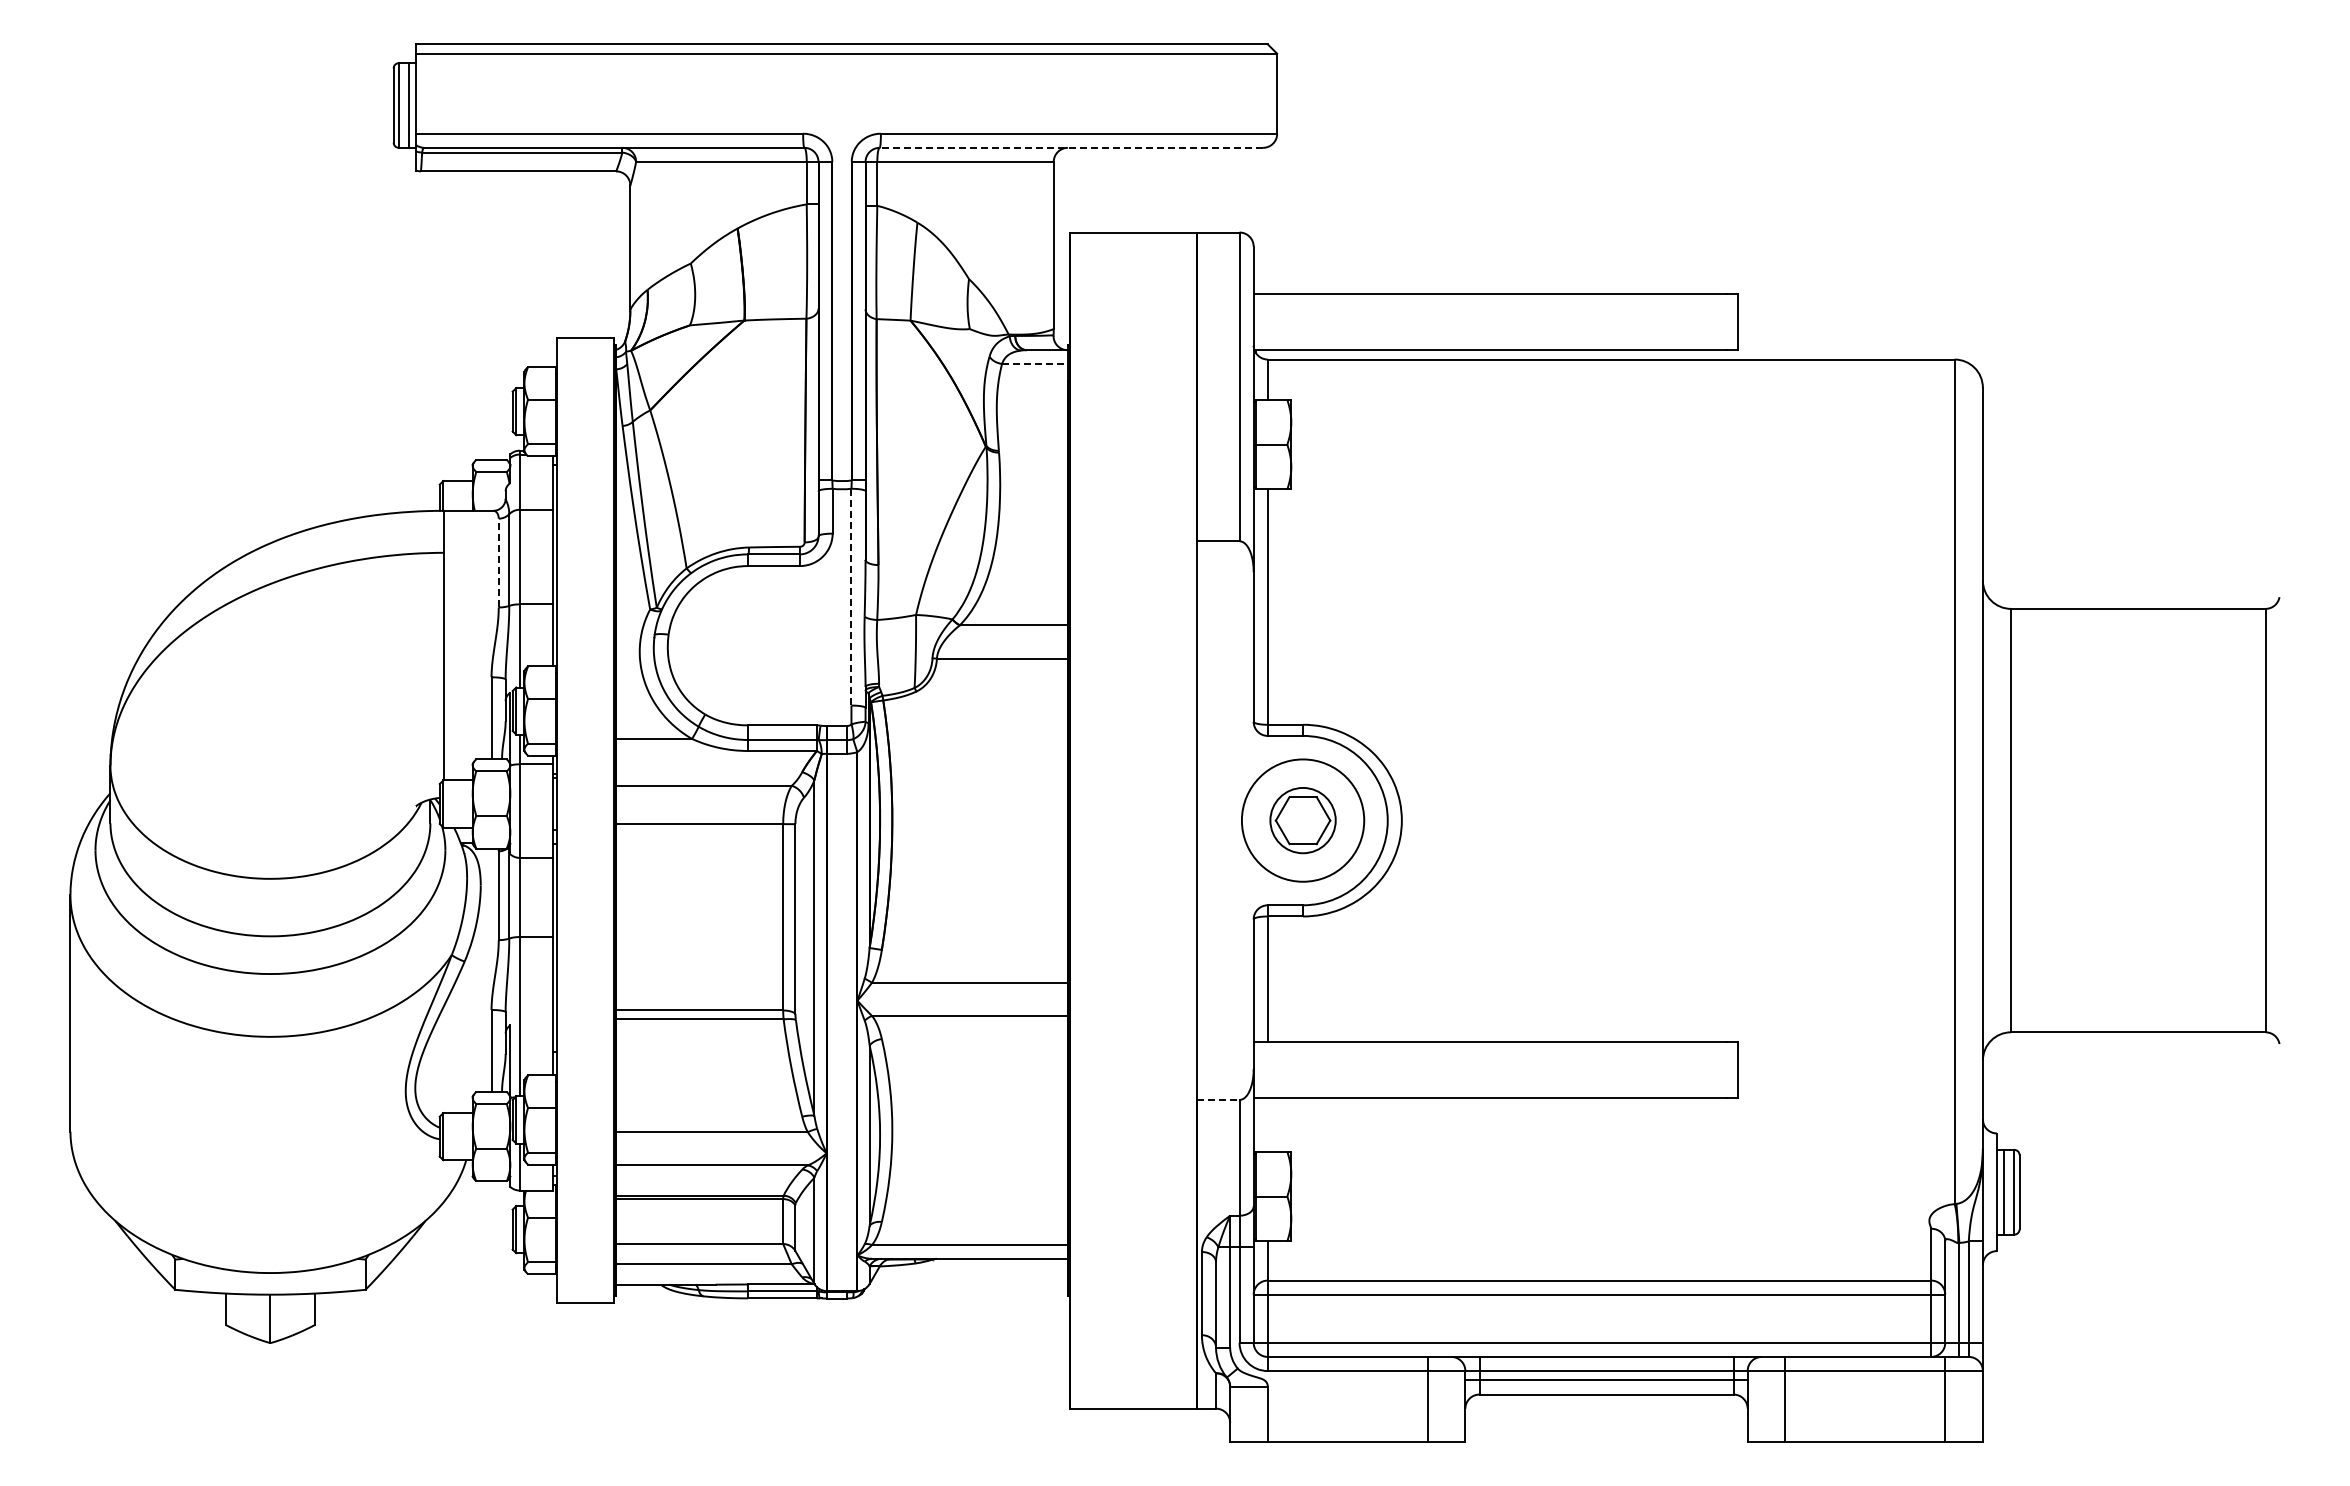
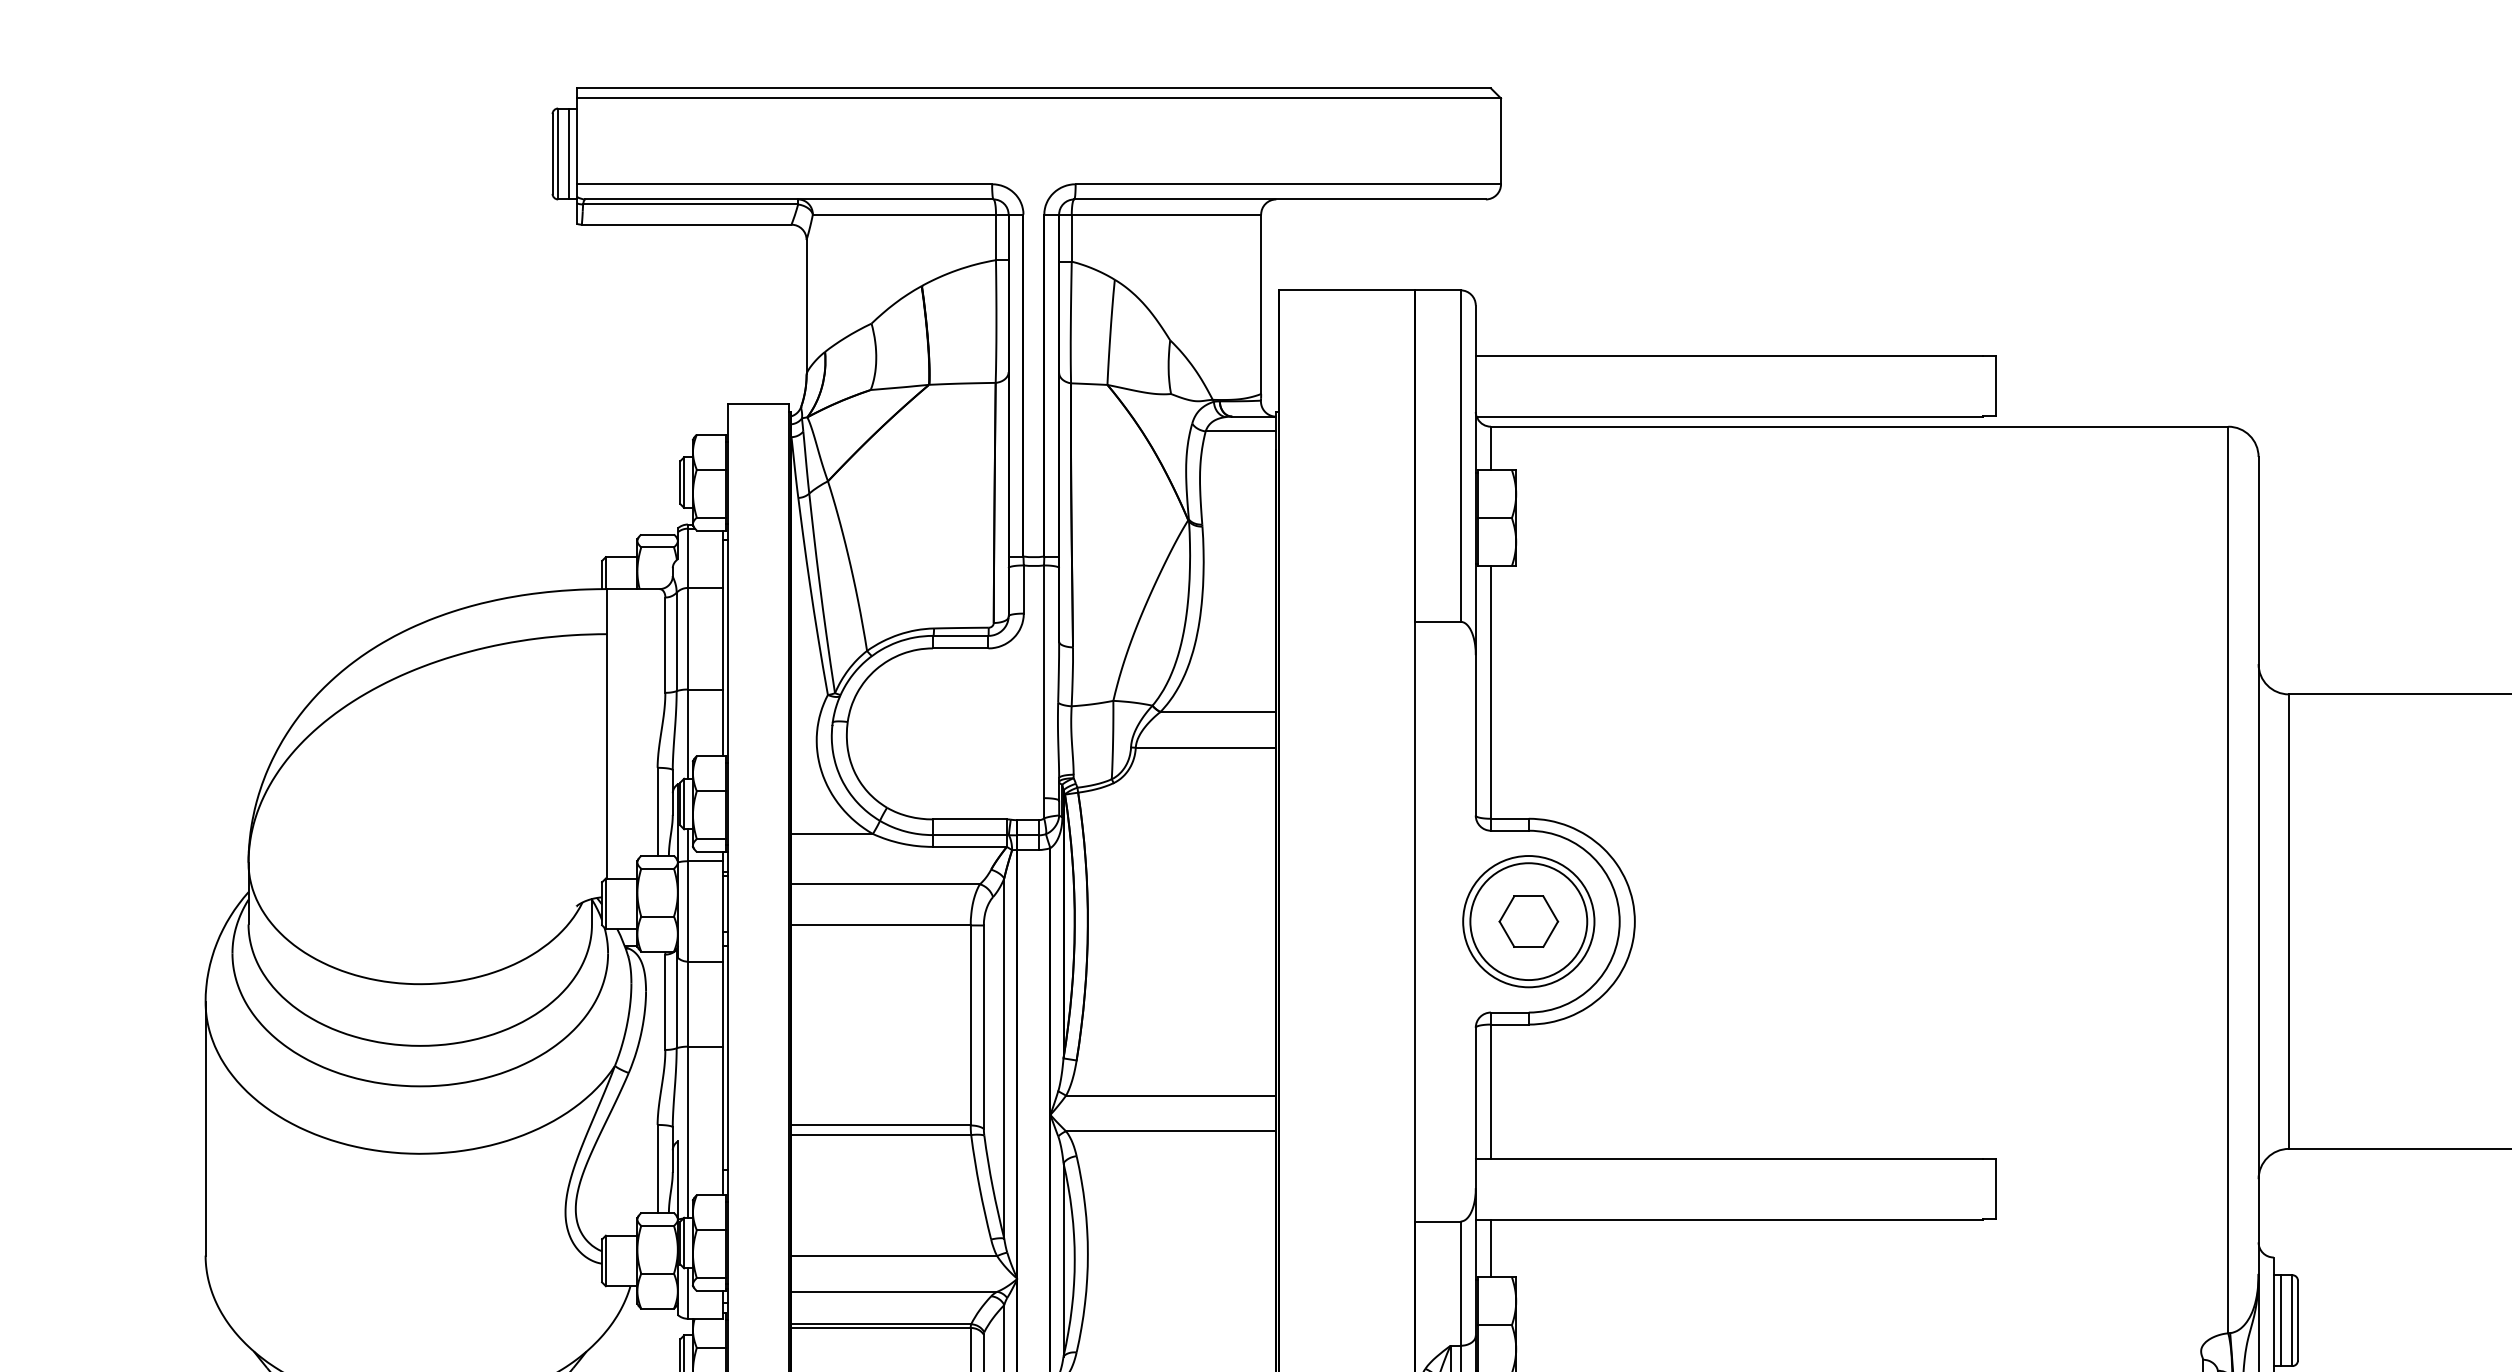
line: (1071, 147) -> (1280, 199), dashed -> solid
line: (1034, 363) -> (1240, 430), dashed -> solid
line: (498, 562) -> (665, 644), dashed -> solid
line: (851, 597) -> (1044, 682), dashed -> solid
circle: (1302, 820) -> (1528, 921), size x1.67
line: (1218, 1099) -> (1438, 1221), dashed -> solid
line: (1267, 1124) -> (1490, 1247), added

